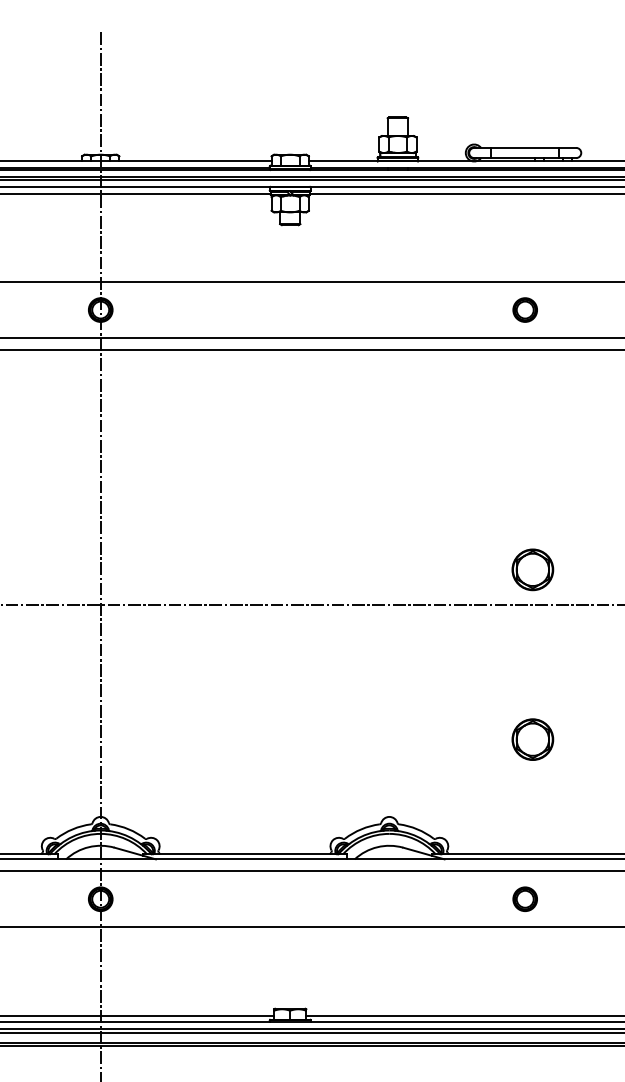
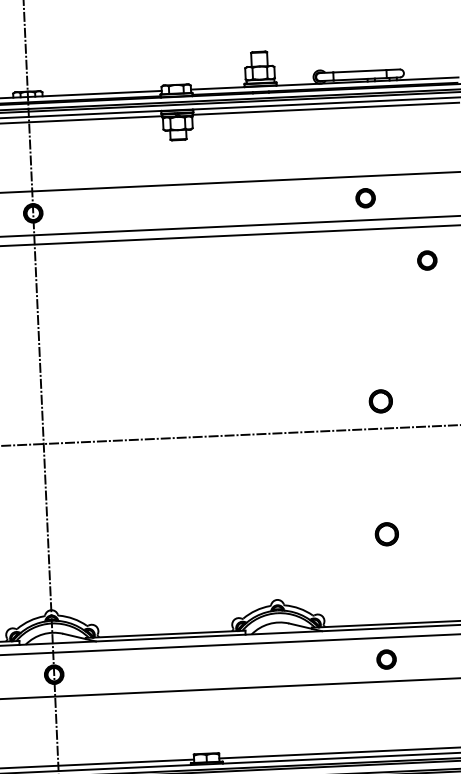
part: (599, 392) -> (426, 260), added
part: (532, 569) -> (380, 401), size x0.7
part: (532, 739) -> (386, 534), size x0.7

